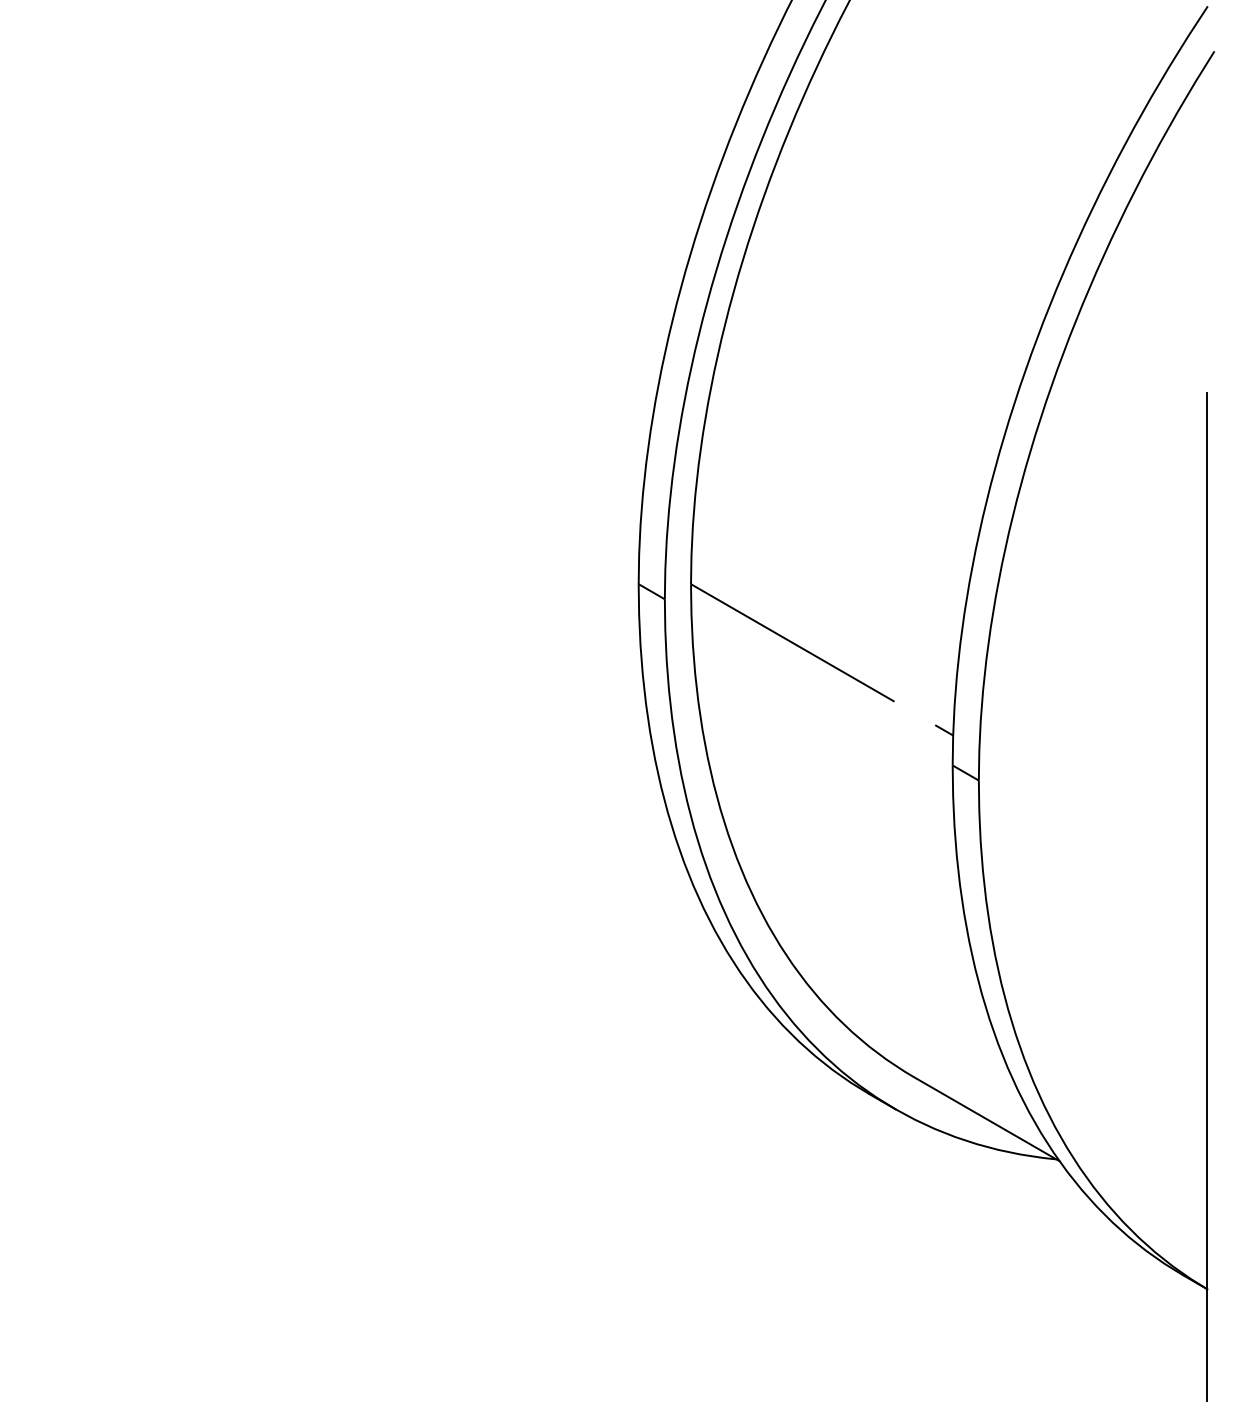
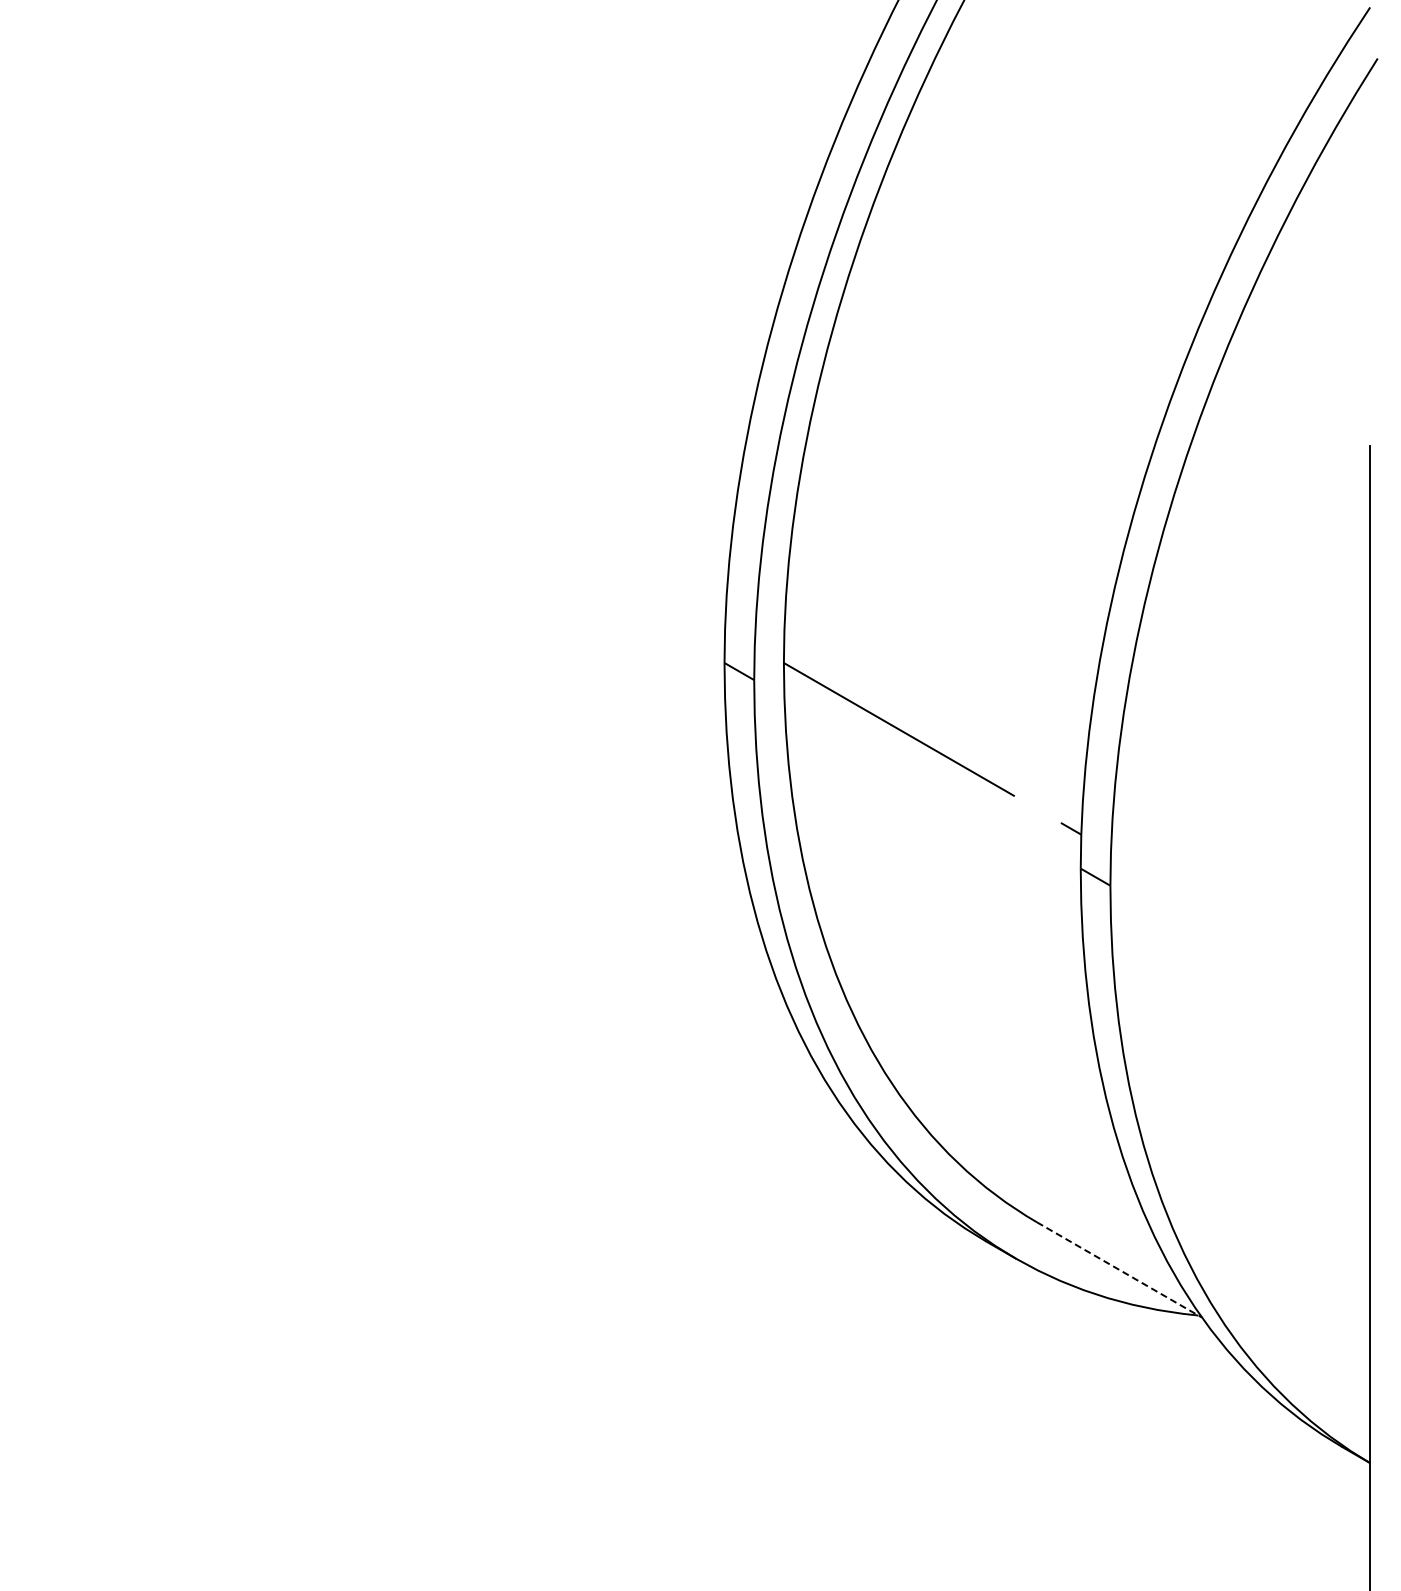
line: (986, 1119) -> (1119, 1270), solid -> dashed

